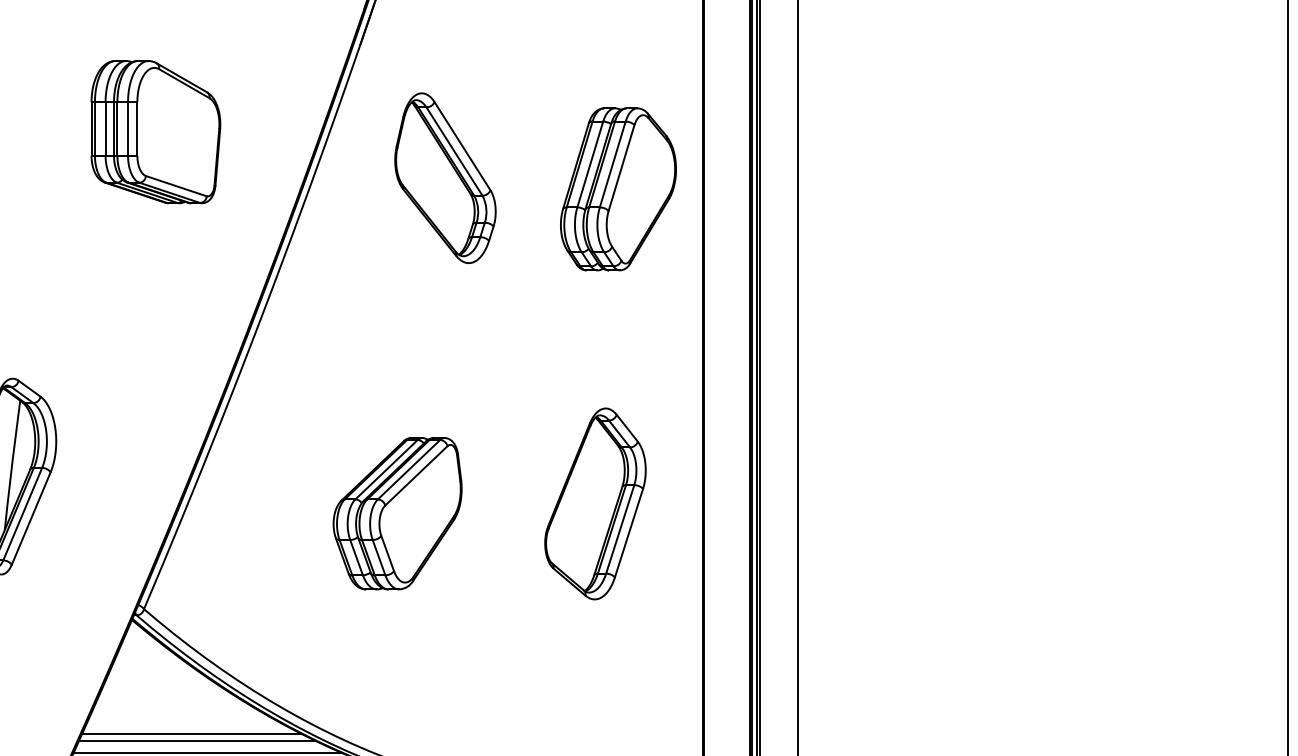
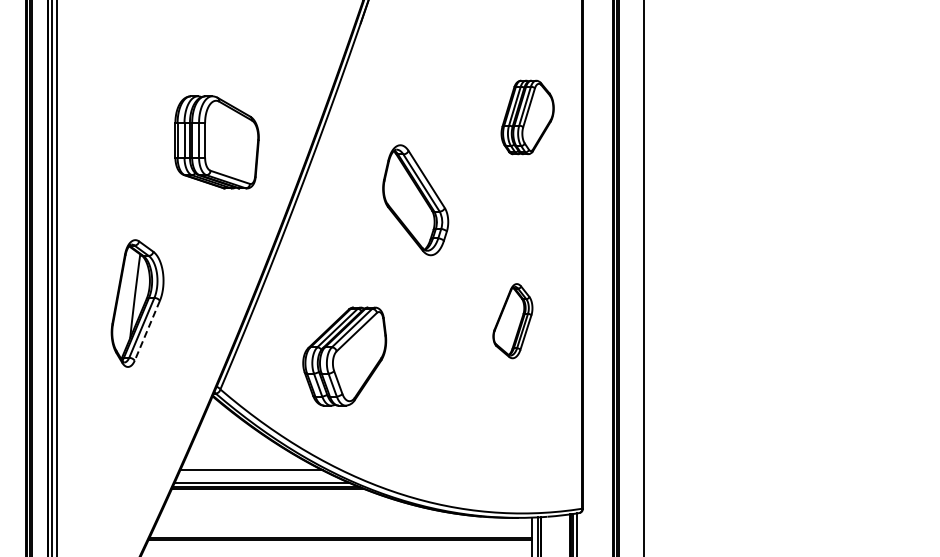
part: (154, 132) -> (216, 142), moved
part: (445, 178) -> (415, 200), moved
part: (618, 189) -> (527, 117), size x0.7
part: (594, 502) -> (512, 320), size x0.6
part: (397, 513) -> (344, 356), moved
line: (31, 519) -> (147, 331), solid -> dashed
line: (196, 740) -> (254, 474), removed

